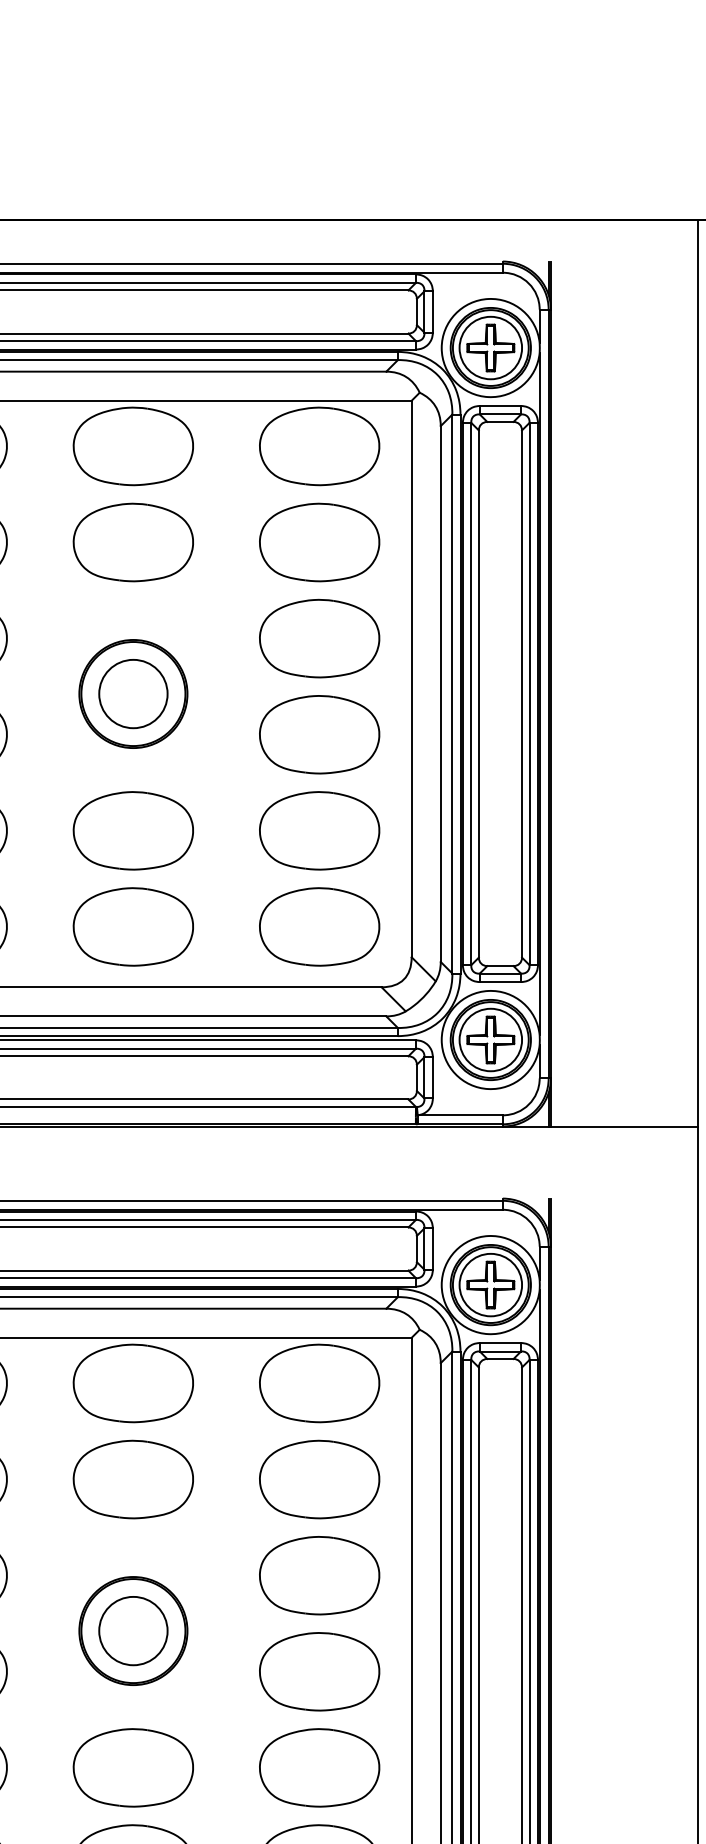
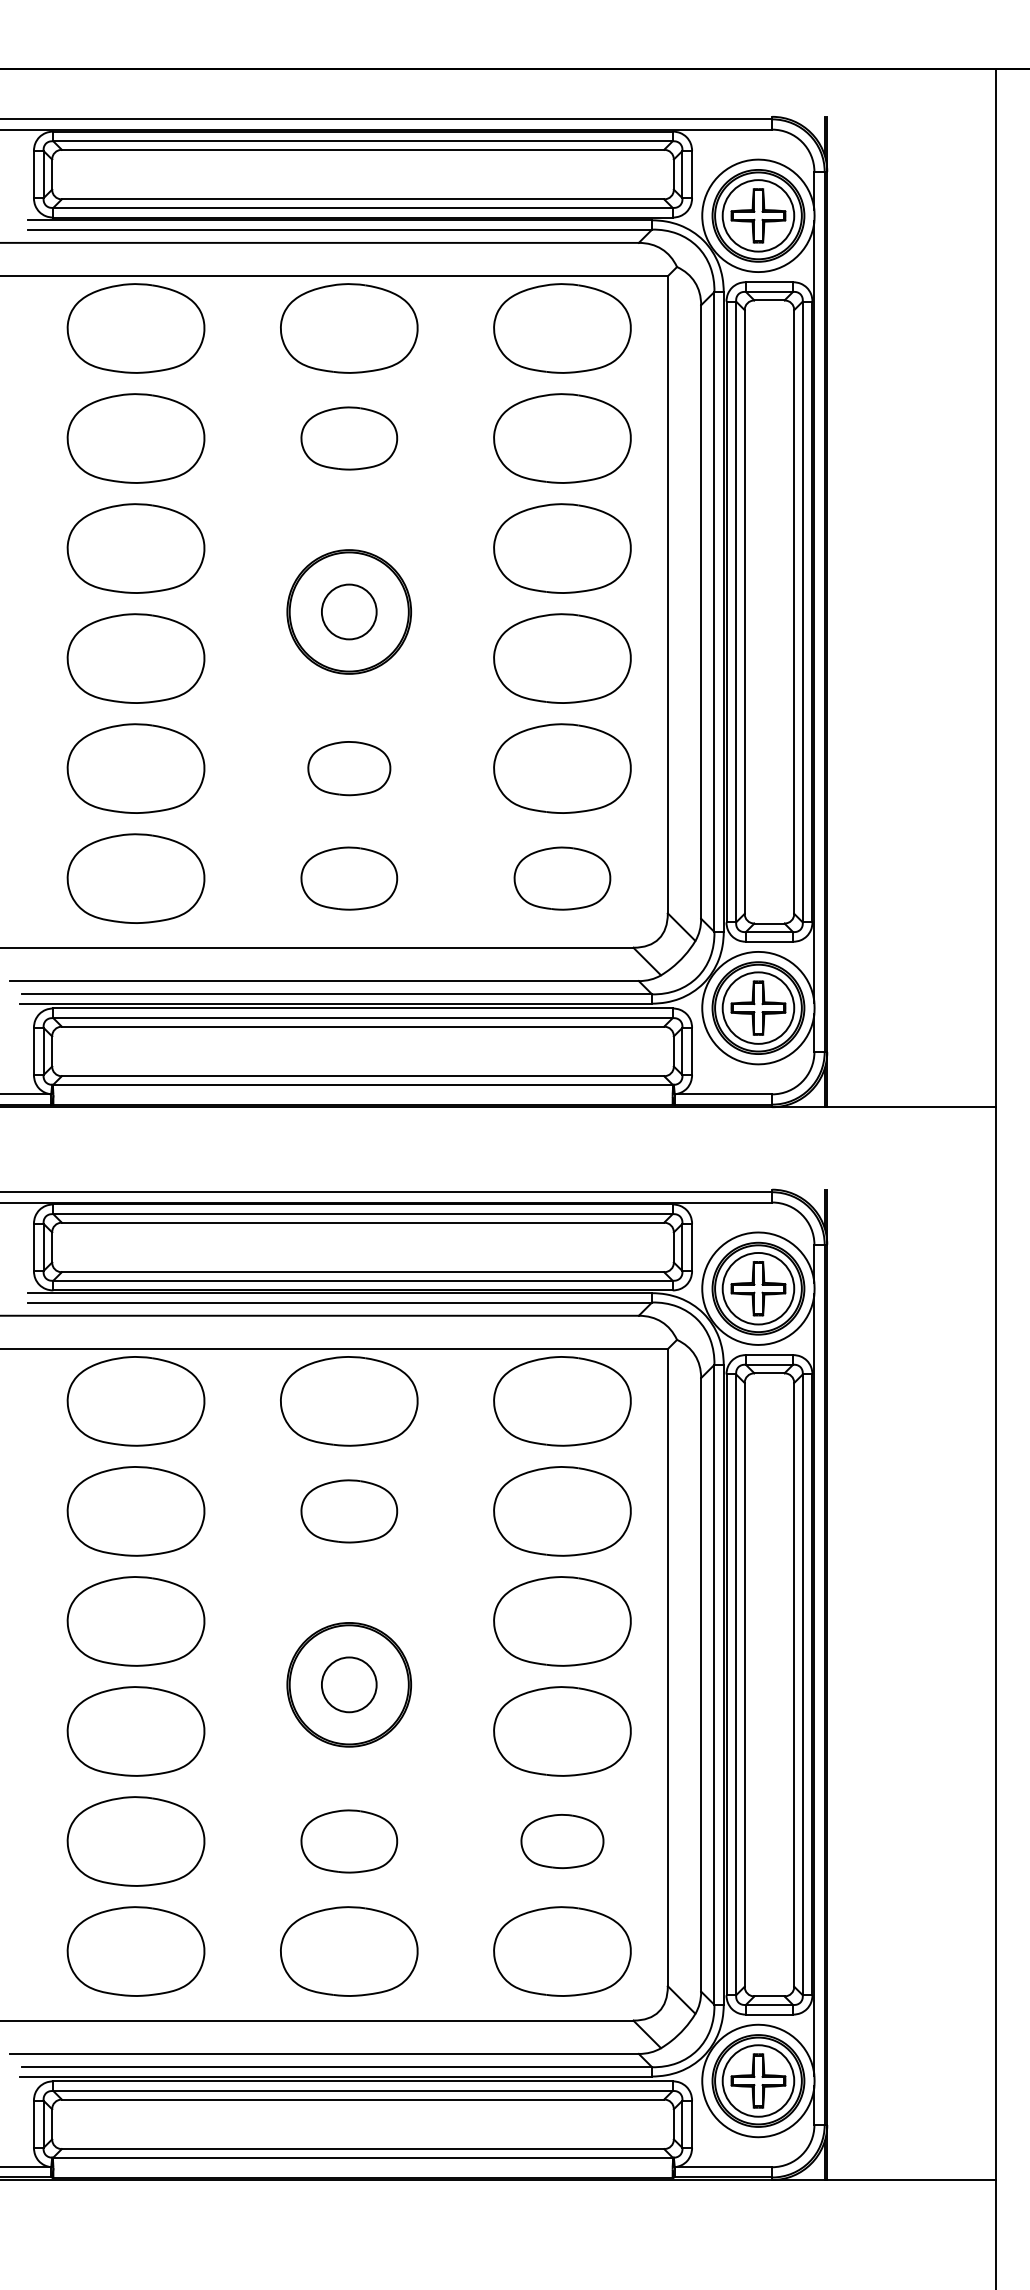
part: (133, 542) -> (349, 438), size x0.7
circle: (133, 693) -> (349, 611), size x0.7
part: (133, 830) -> (349, 768), size x0.6
part: (133, 926) -> (349, 878), size x0.7
part: (319, 926) -> (562, 878), size x0.7
part: (133, 1479) -> (349, 1511), size x0.7
circle: (133, 1630) -> (349, 1684), size x0.7
part: (133, 1767) -> (349, 1841), size x0.7
part: (319, 1767) -> (562, 1841), size x0.6

